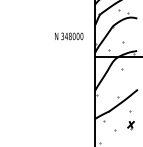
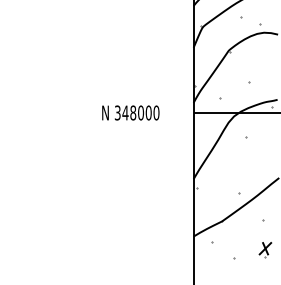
text: (69, 36) -> (131, 113), moved

